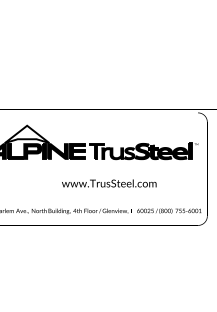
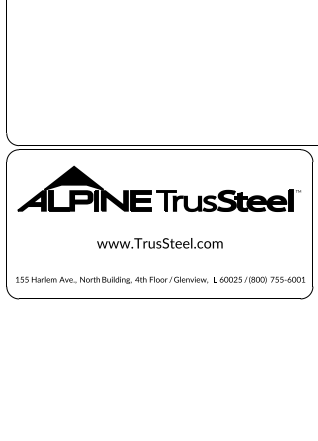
fill: (26, 133) -> (73, 177), added
text: (108, 183) -> (159, 243), moved

